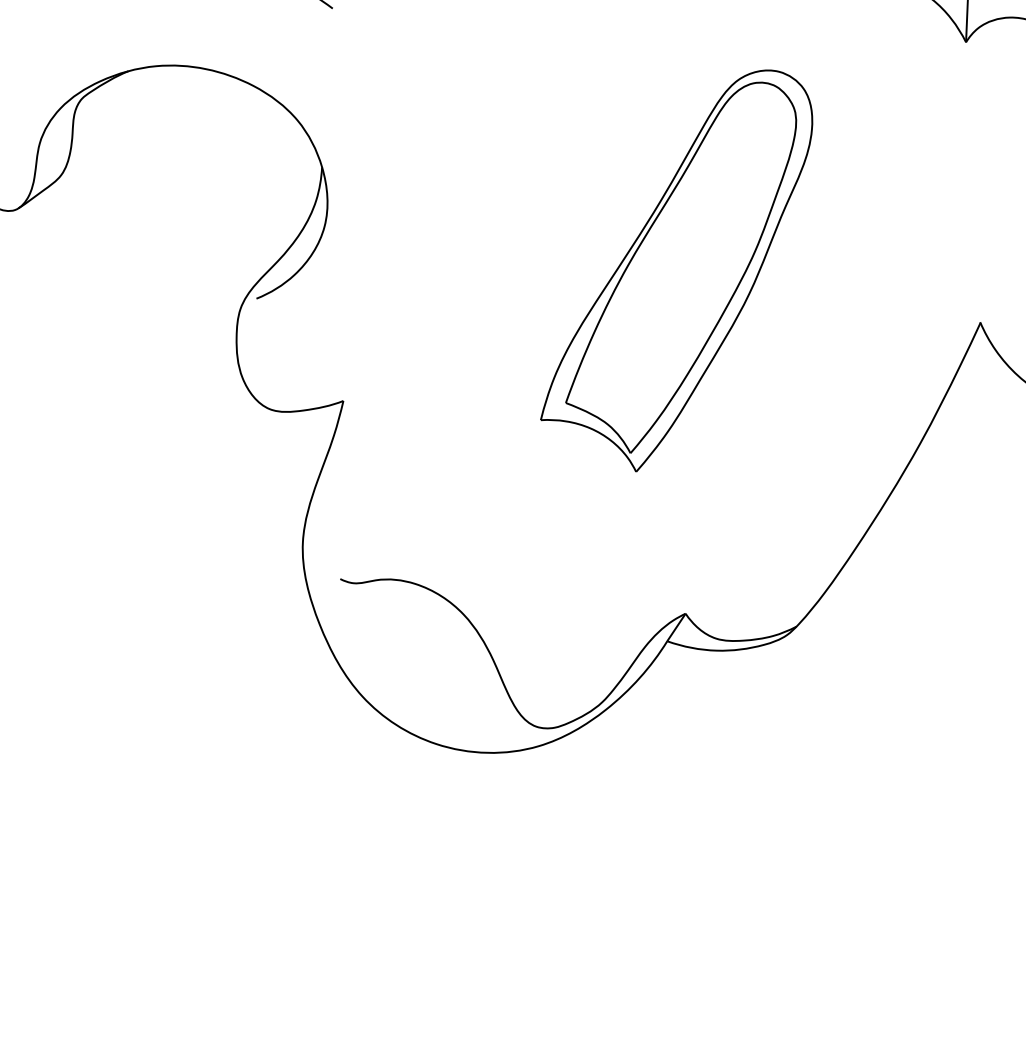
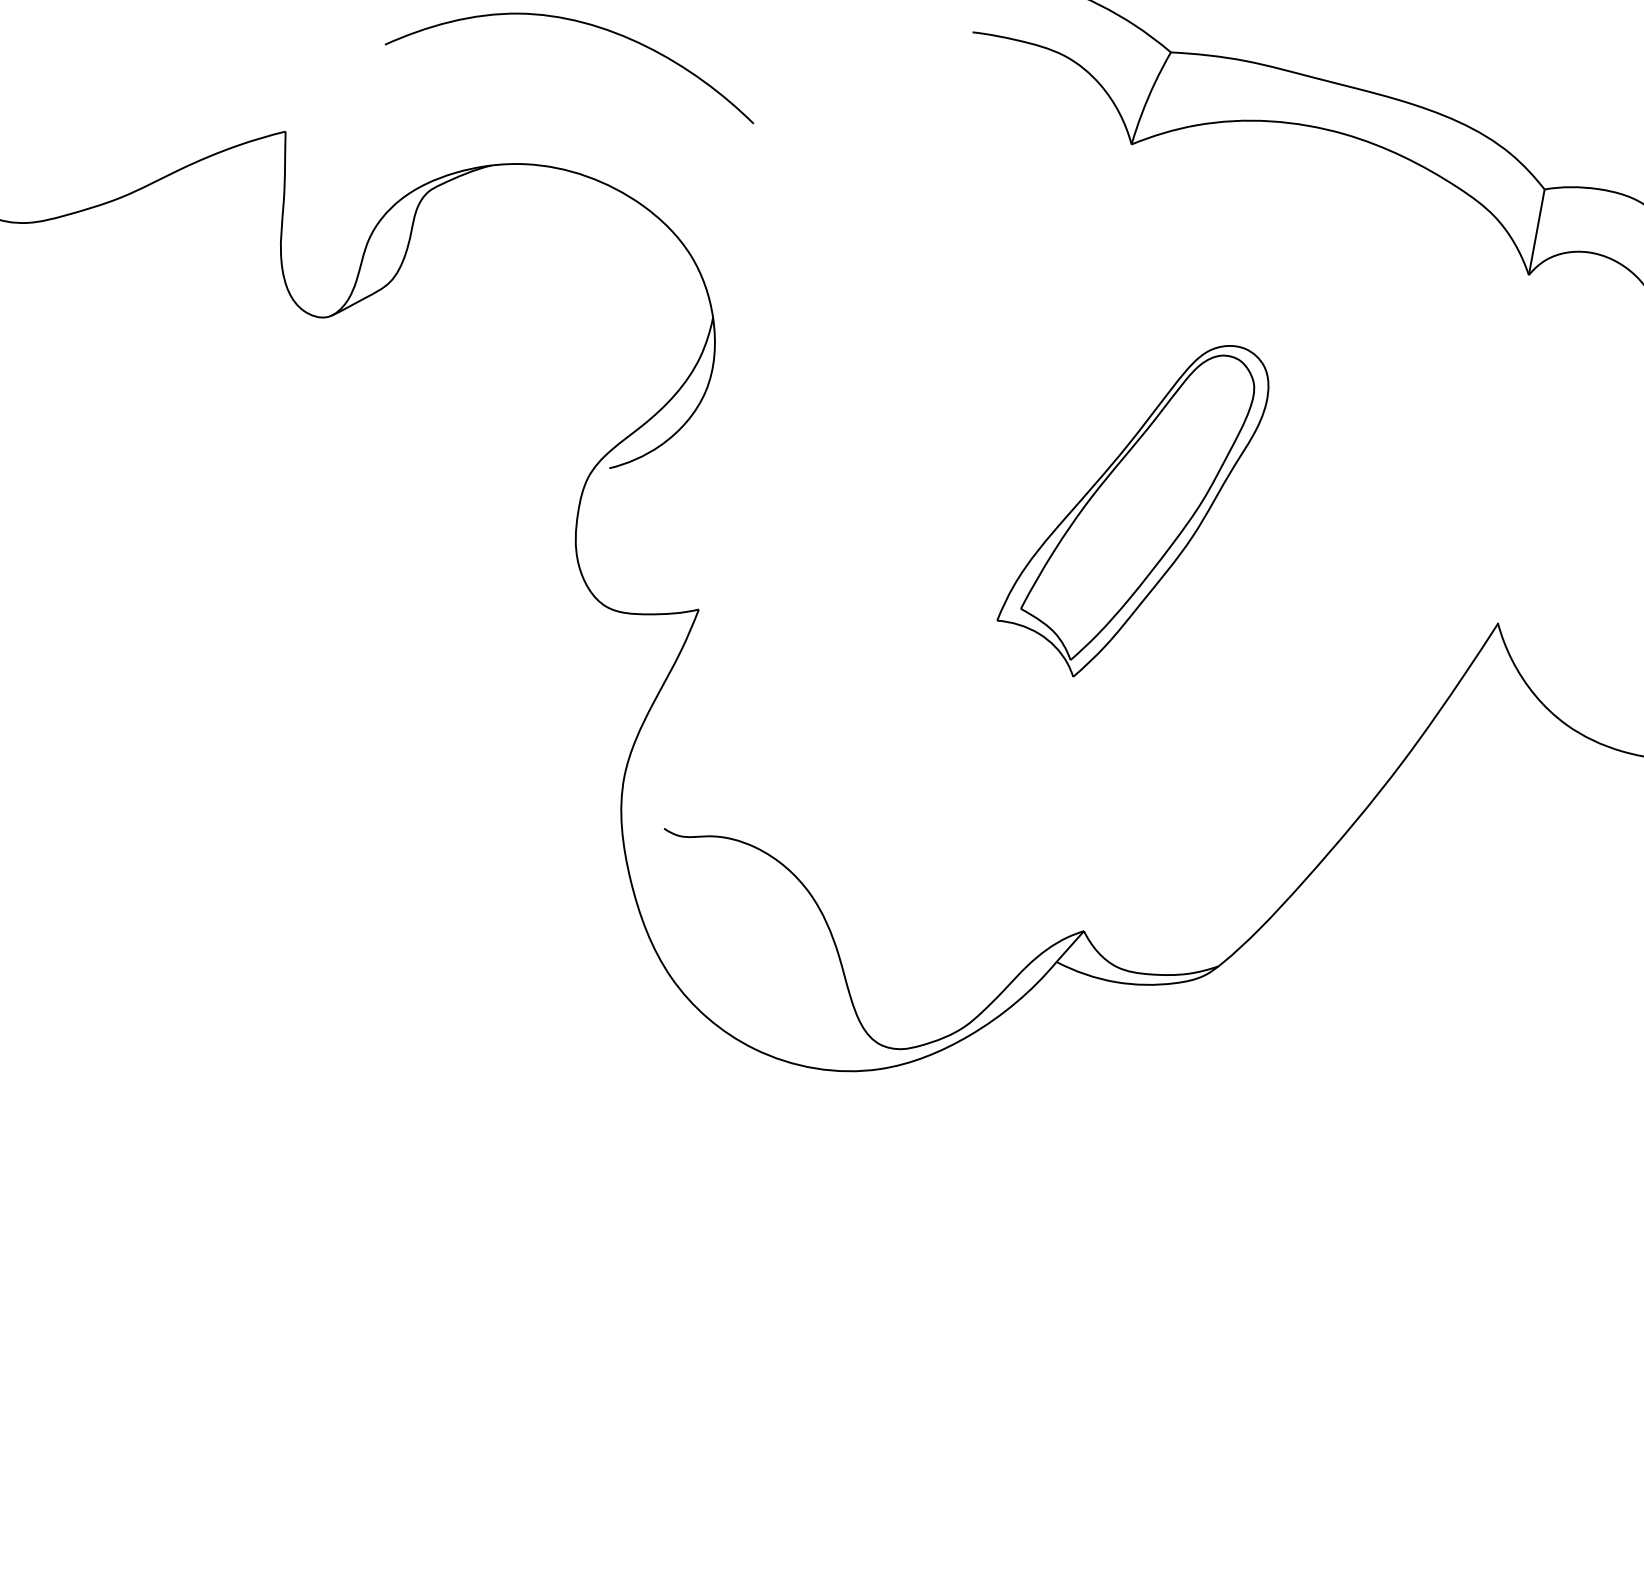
part: (677, 274) -> (1132, 511), size x0.7

